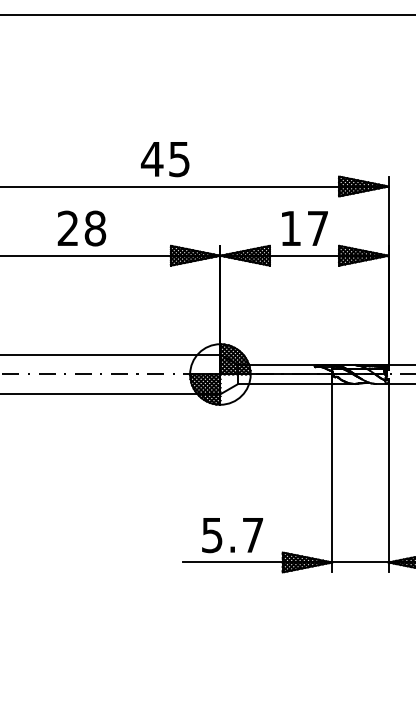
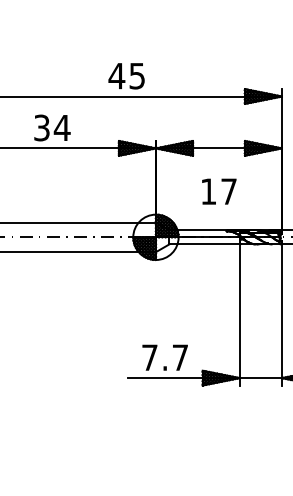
text: (165, 159) -> (126, 76), moved
text: (81, 228) -> (51, 127), 28 -> 34
text: (304, 228) -> (218, 191), moved
text: (212, 535) -> (150, 357), 5.7 -> 7.7

